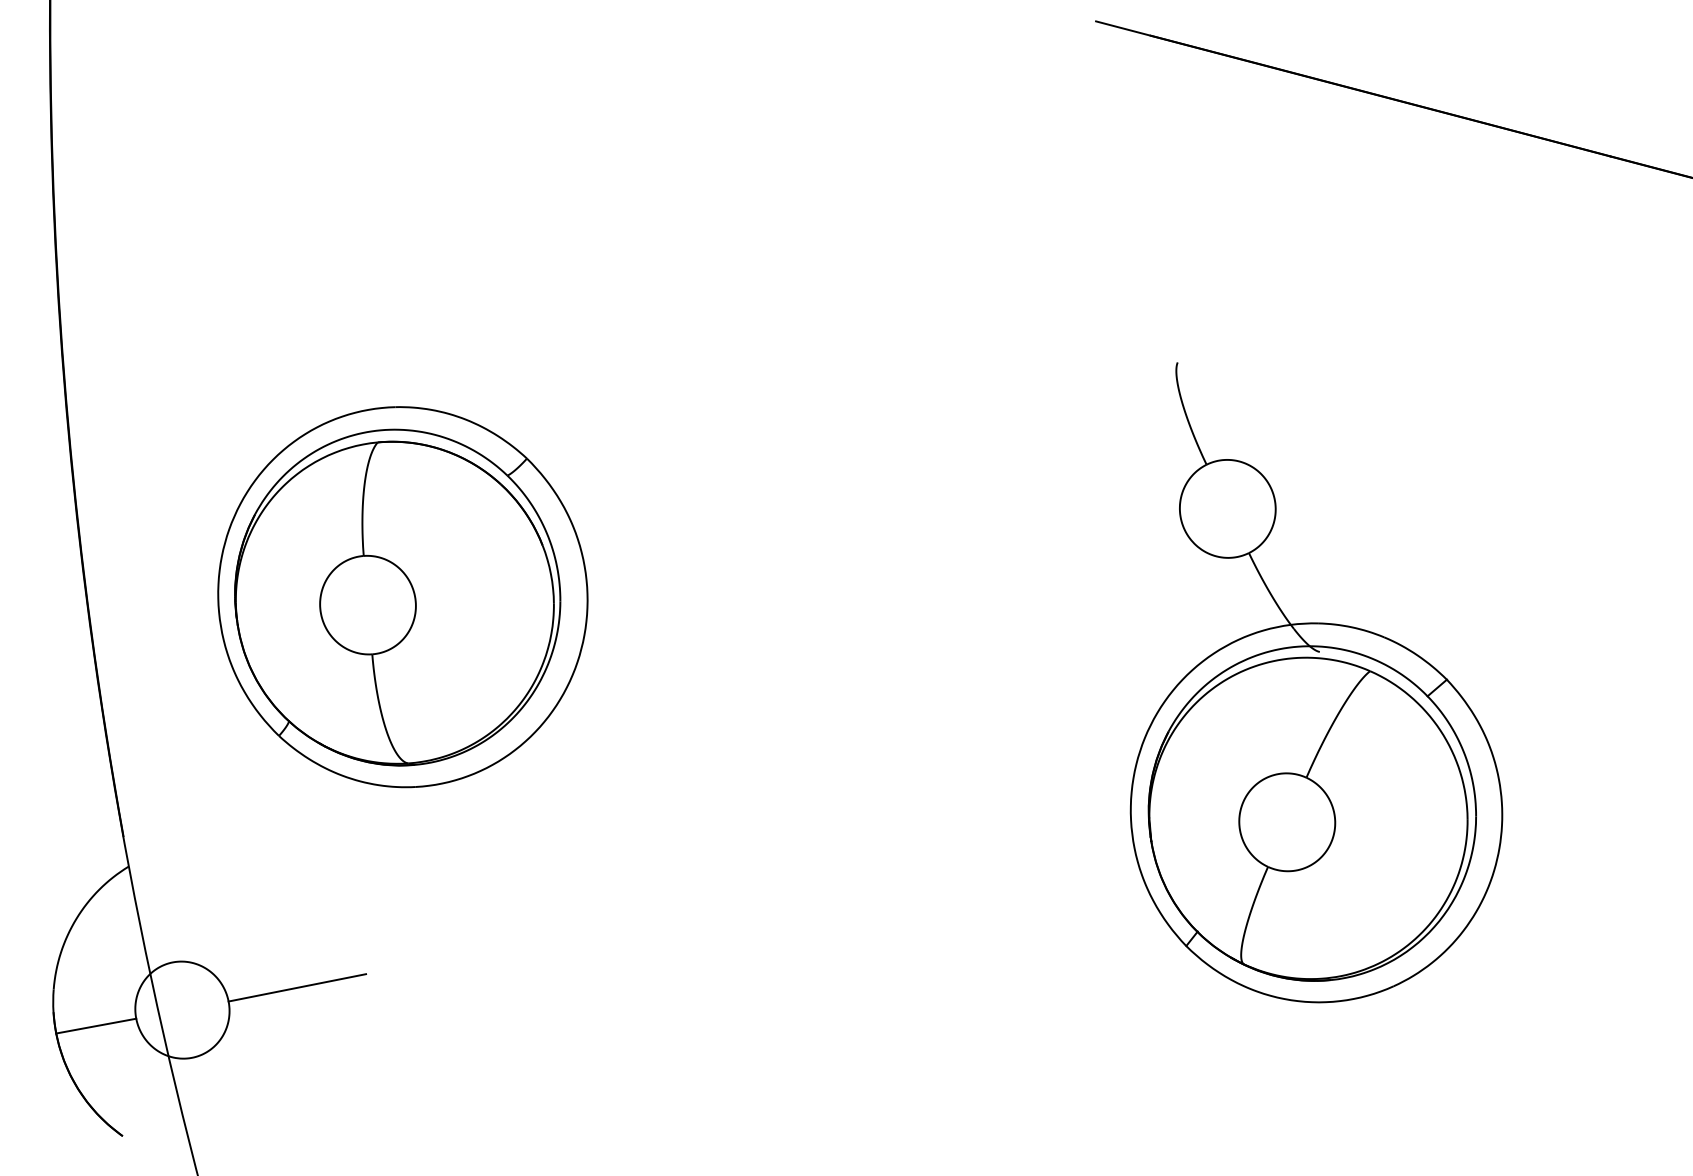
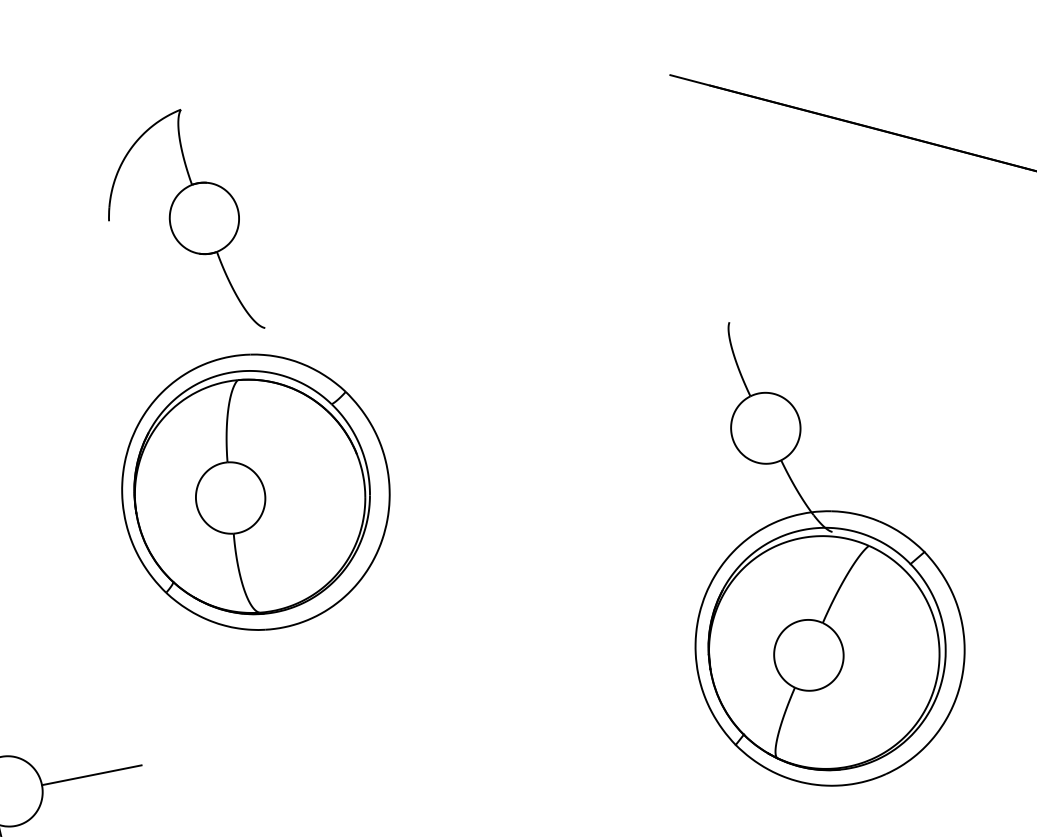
part: (428, 219) -> (186, 218), added
part: (402, 597) -> (255, 492), moved

